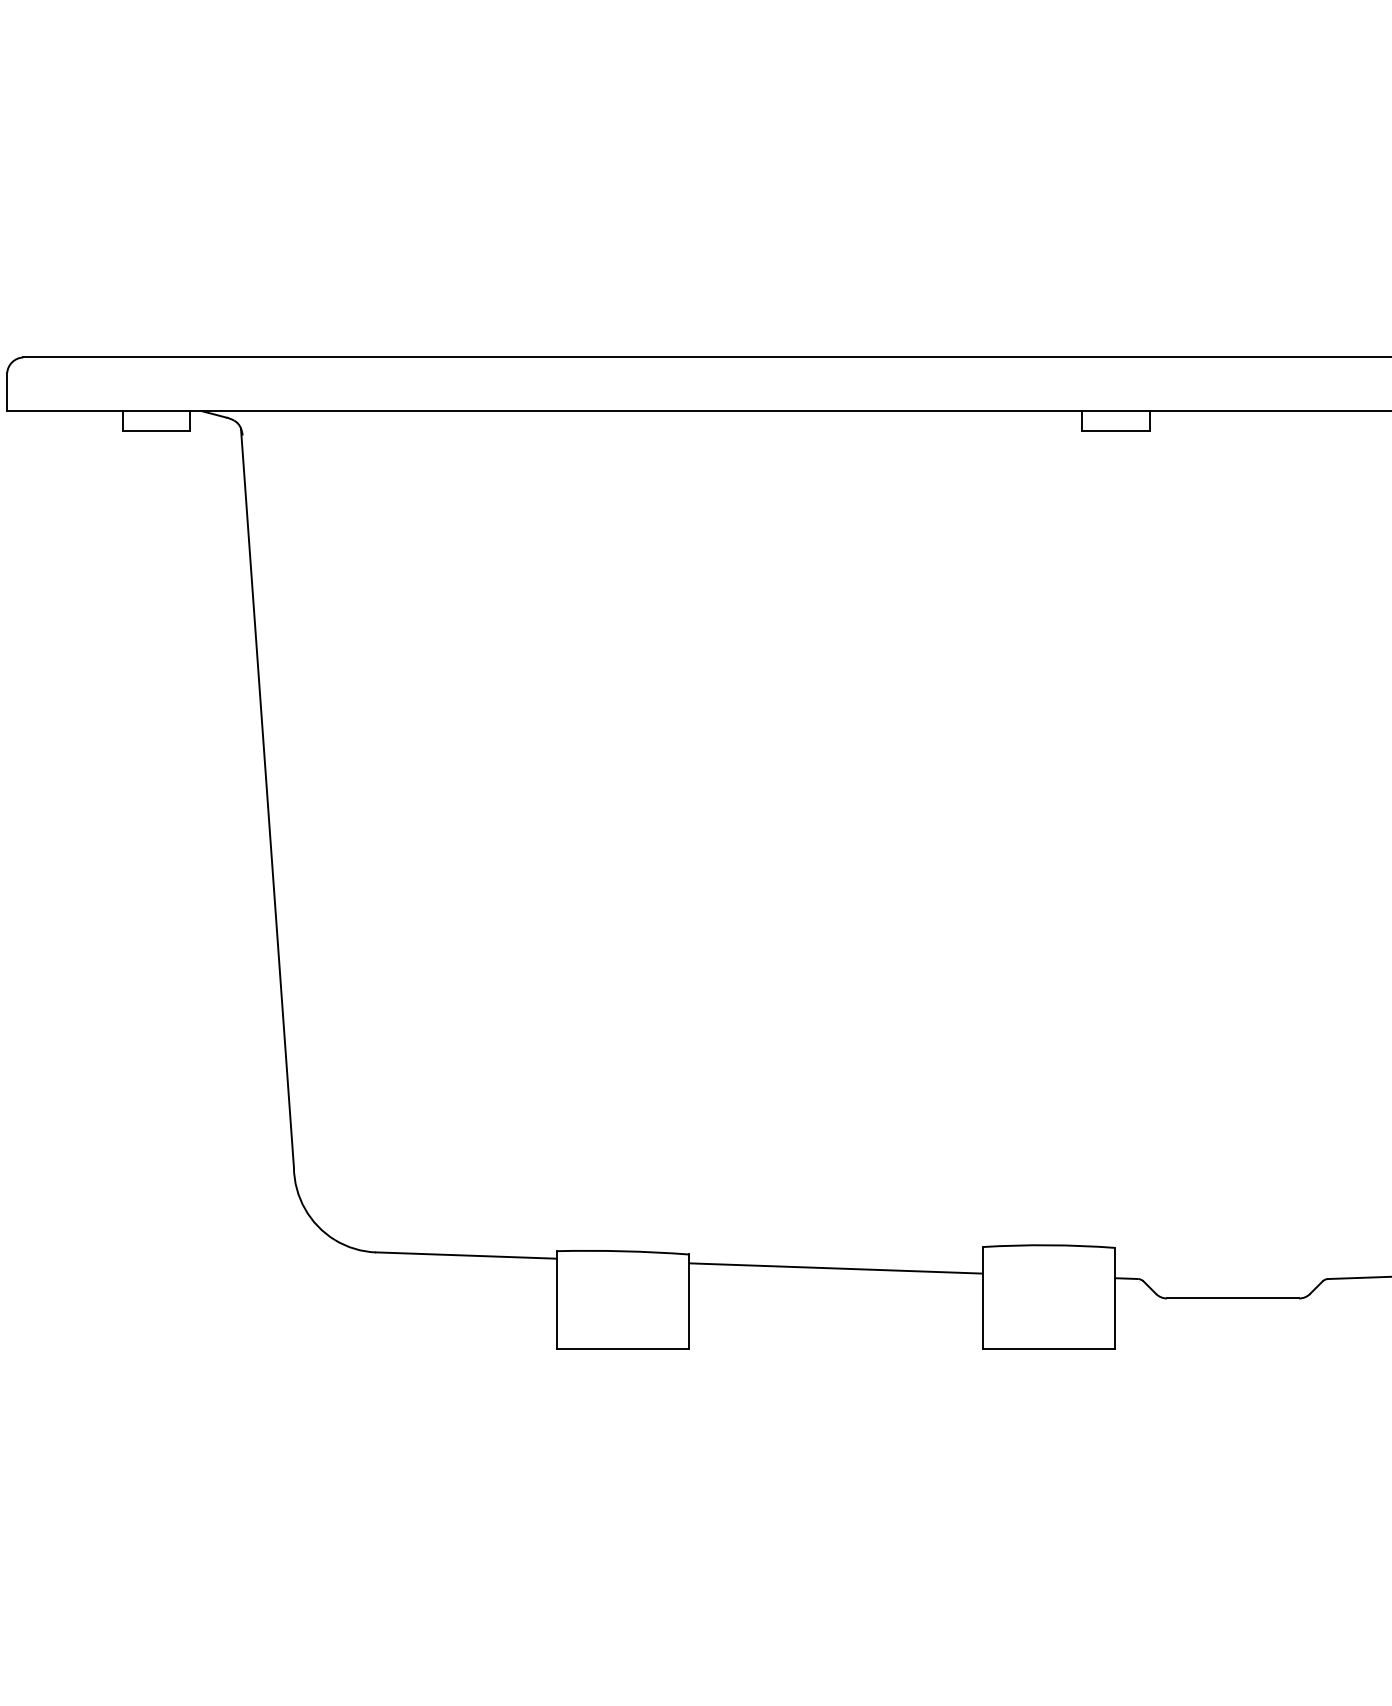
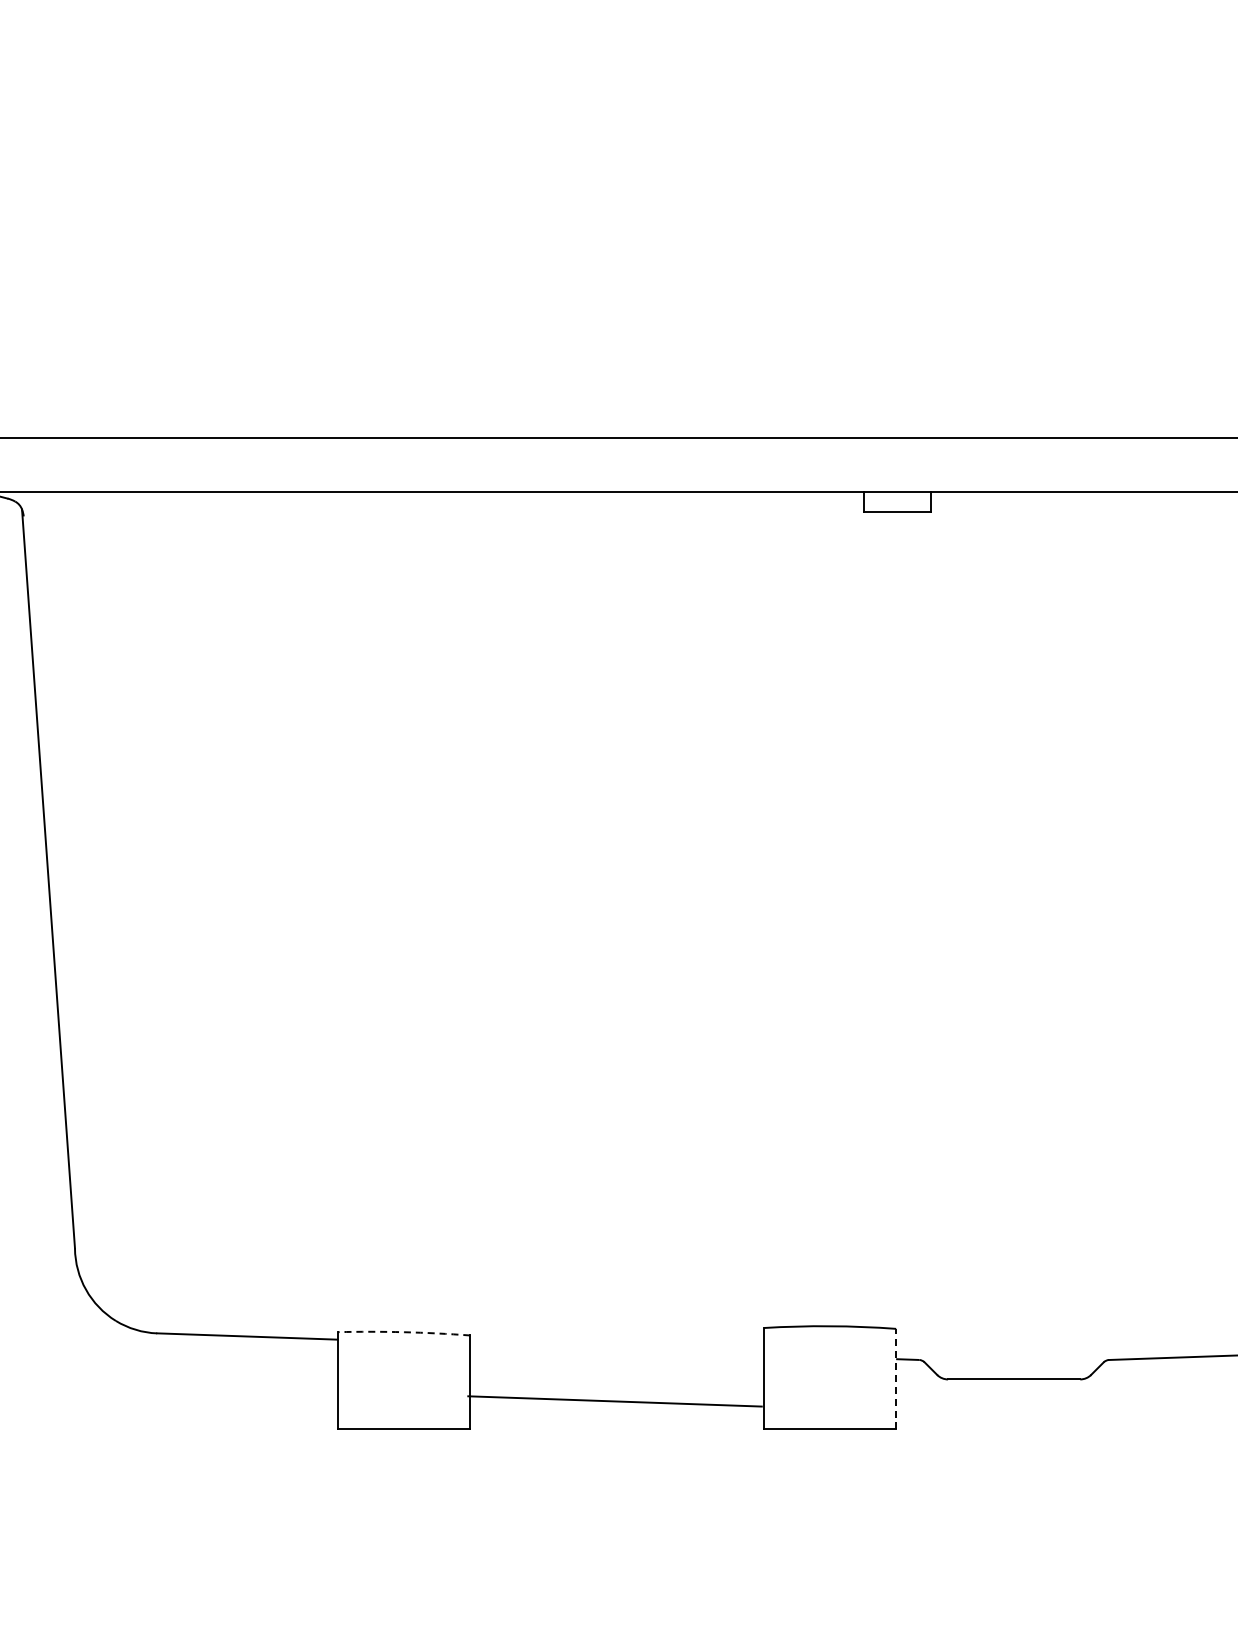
arc: (623, 1251) -> (404, 1332), solid -> dashed
line: (835, 1268) -> (614, 1401), moved
line: (1115, 1297) -> (896, 1378), solid -> dashed

